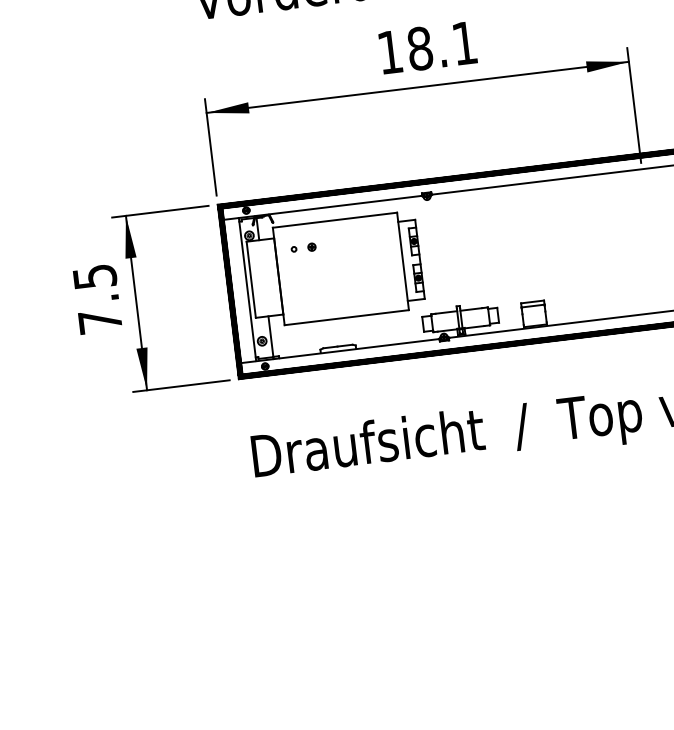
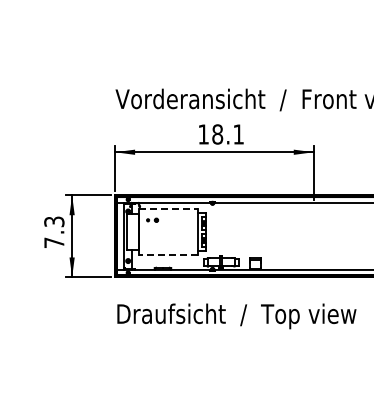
line: (336, 220) -> (169, 209), solid -> dashed
text: (92, 276) -> (53, 221), 7.5 -> 7.3
line: (346, 316) -> (168, 254), solid -> dashed

